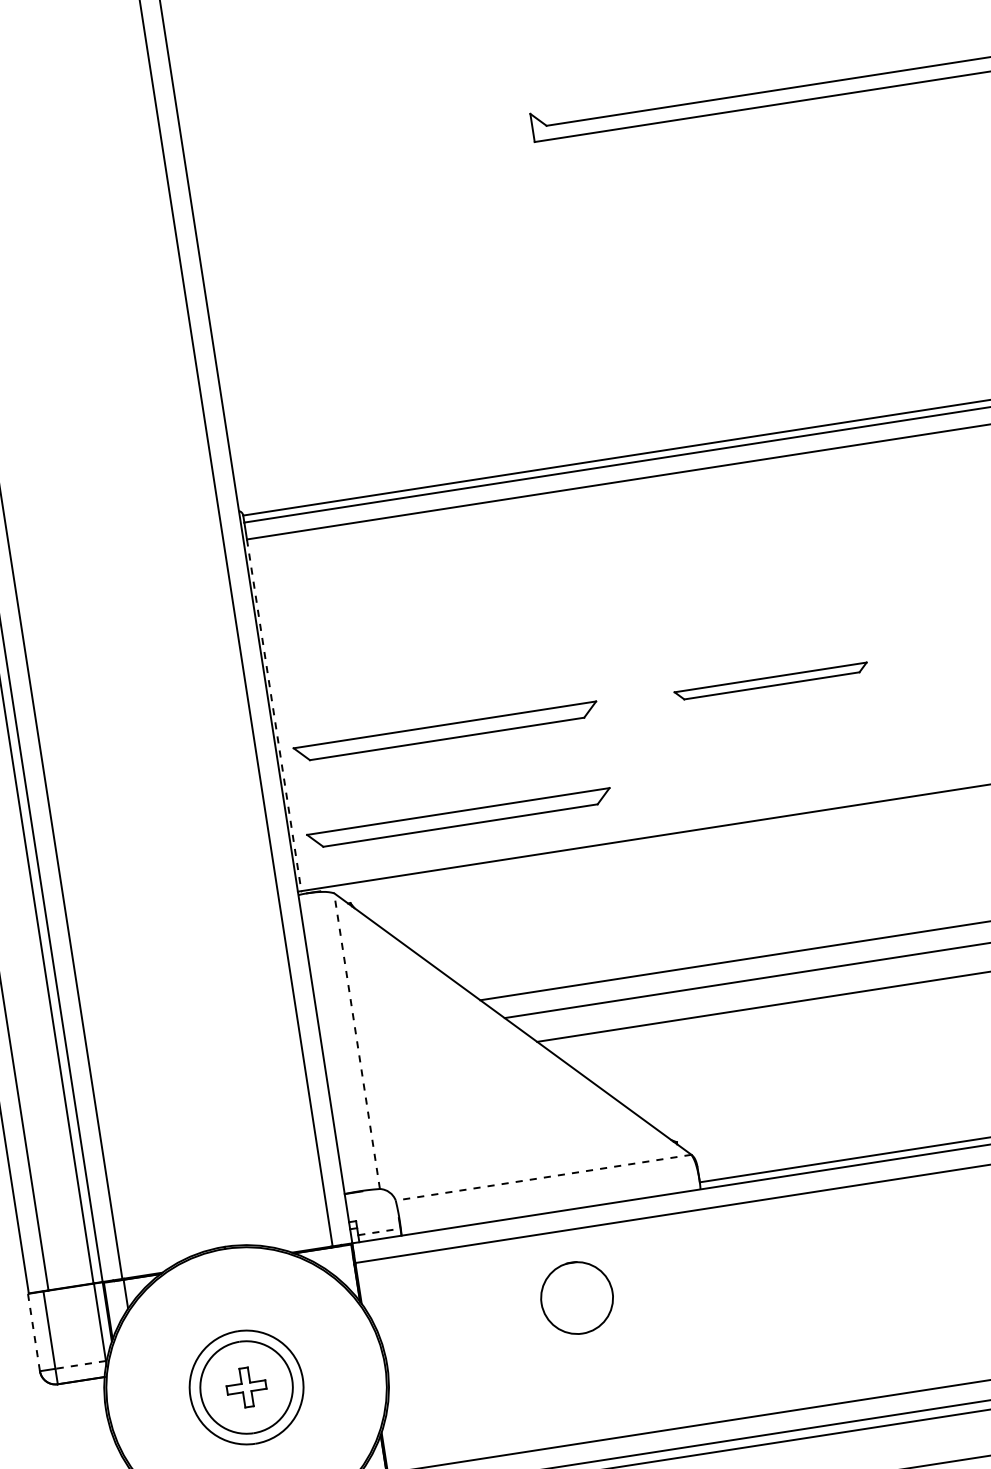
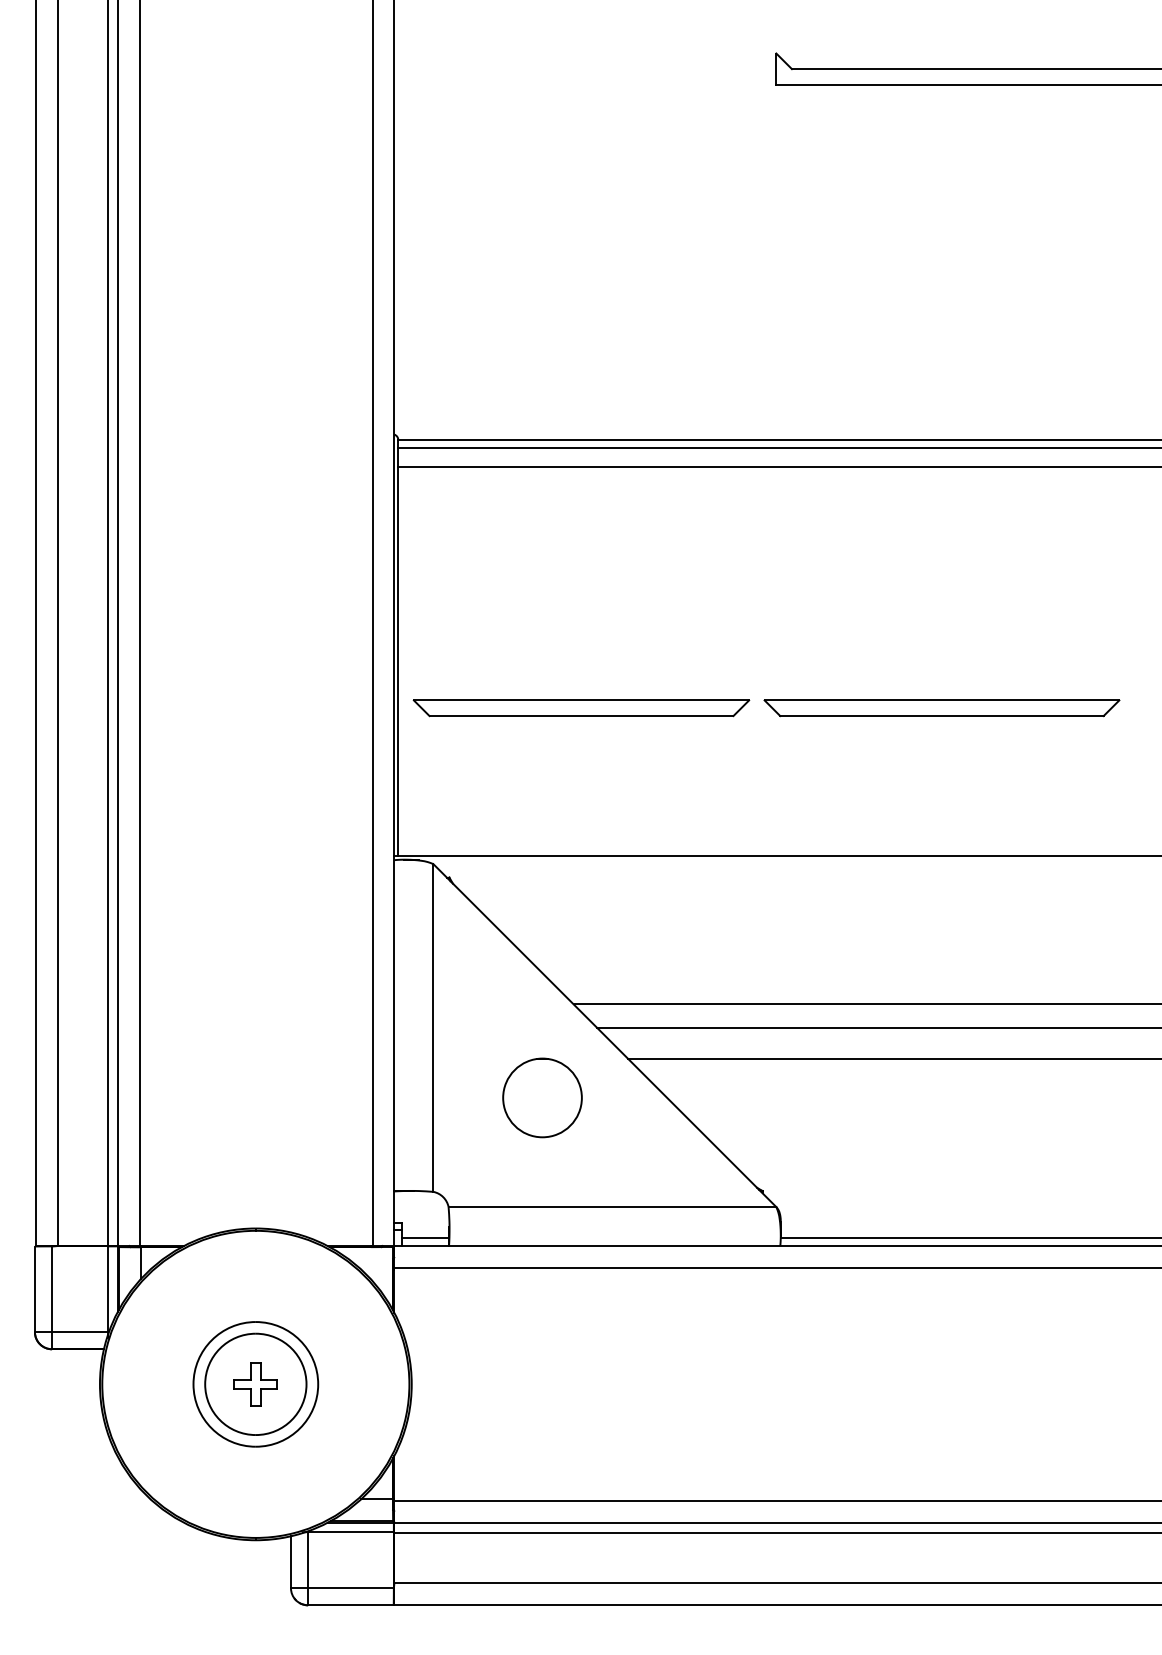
part: (770, 681) -> (941, 708), size x1.67
line: (274, 715) -> (398, 661), dashed -> solid
part: (459, 818) -> (581, 804), removed
line: (357, 1041) -> (433, 1028), dashed -> solid
line: (543, 1178) -> (612, 1207), dashed -> solid
line: (380, 1232) -> (426, 1238), dashed -> solid
part: (577, 1297) -> (542, 1097), moved
line: (33, 1332) -> (34, 1289), dashed -> solid
line: (81, 1365) -> (80, 1332), dashed -> solid

